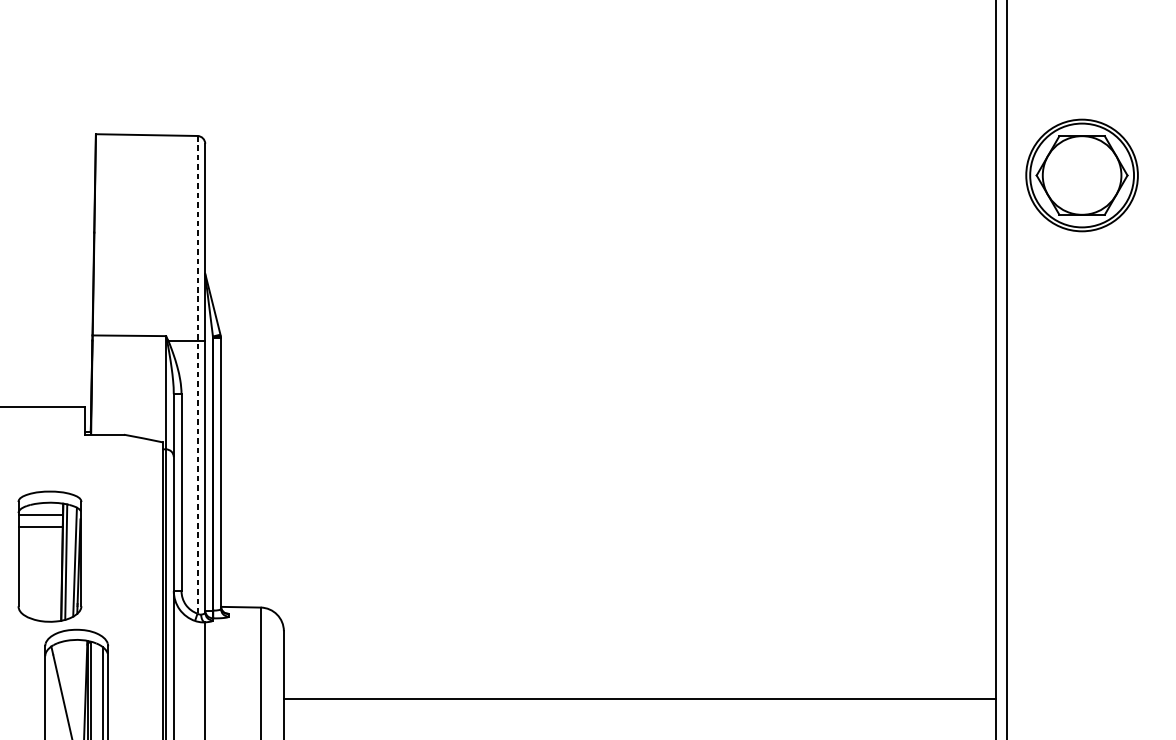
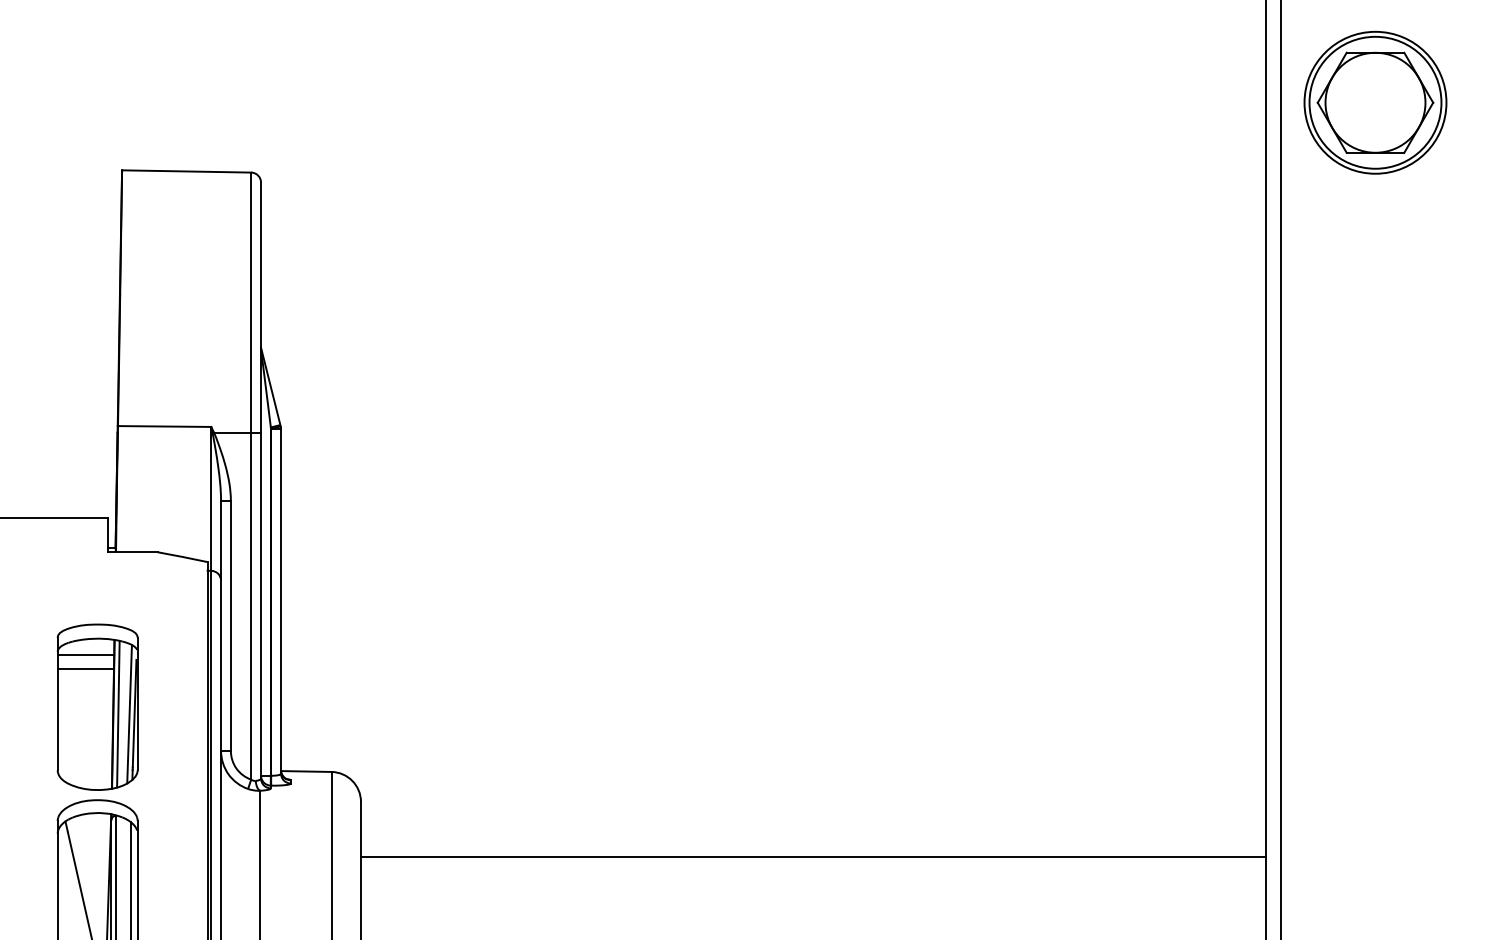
part: (1082, 175) -> (1375, 102), moved
line: (197, 375) -> (251, 476), dashed -> solid
part: (49, 556) -> (97, 706), moved
line: (639, 699) -> (812, 857), moved

